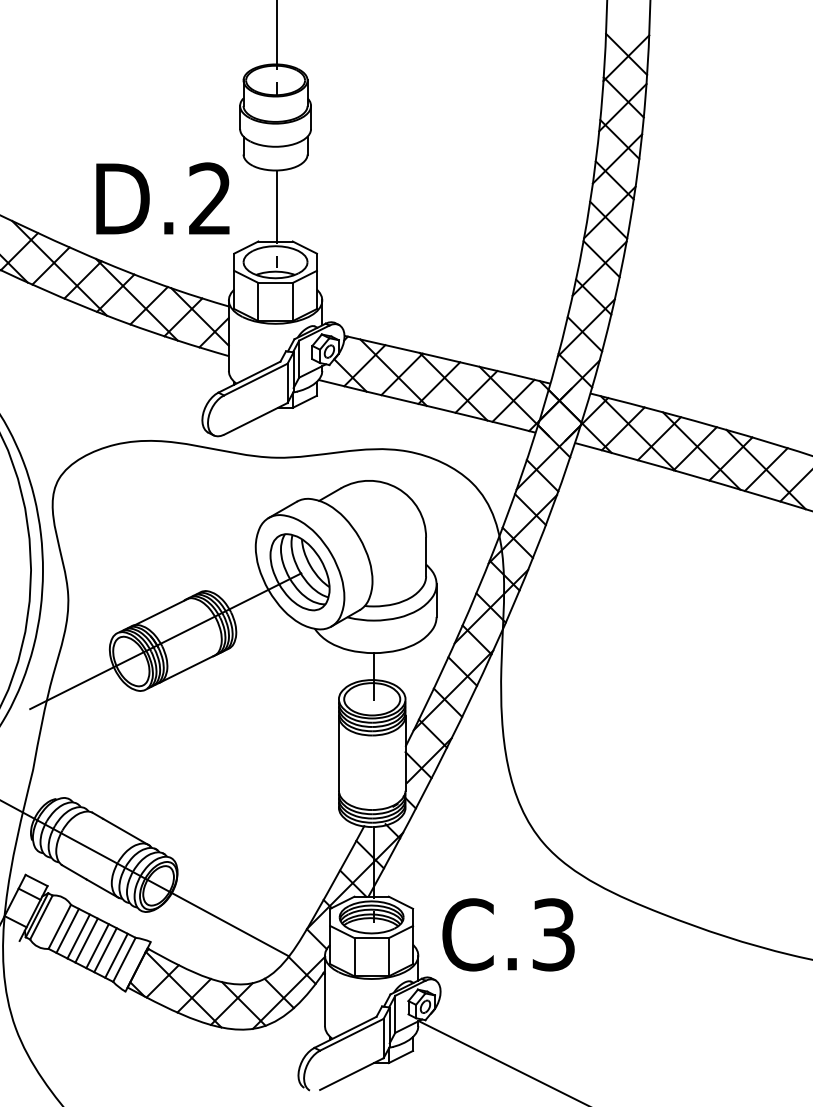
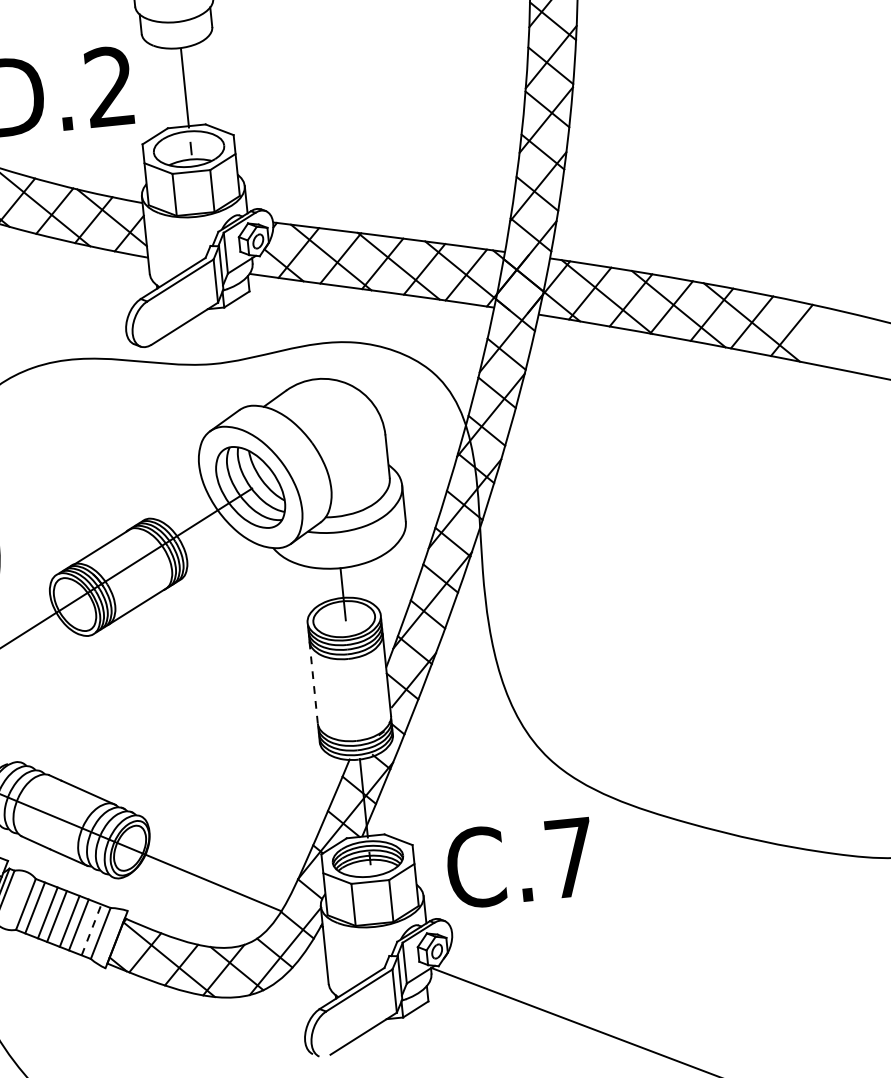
line: (338, 754) -> (313, 683), solid -> dashed
text: (553, 934) -> (569, 857), C.3 -> C.7
line: (116, 955) -> (91, 929), solid -> dashed

